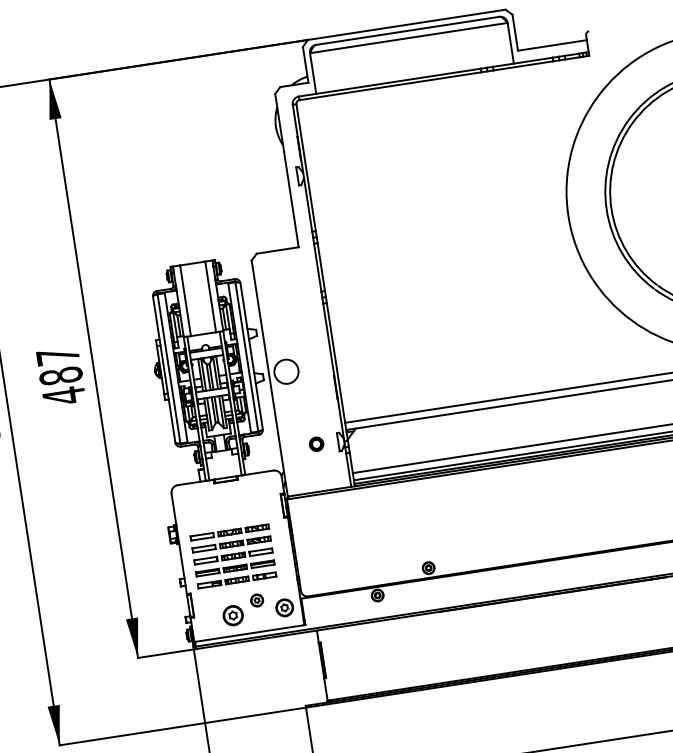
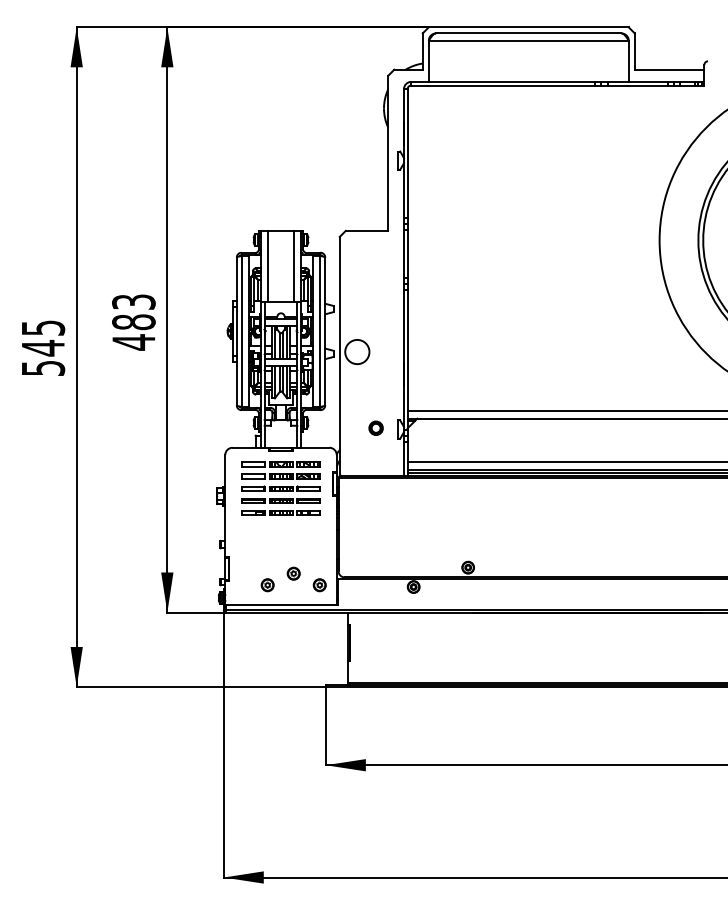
text: (57, 355) -> (133, 301), 487 -> 483
part: (232, 556) -> (280, 488), moved
part: (284, 608) -> (319, 585), size x0.71
part: (232, 616) -> (267, 585), size x0.62

